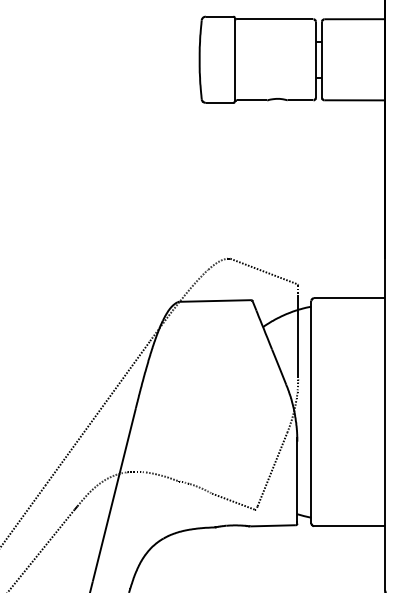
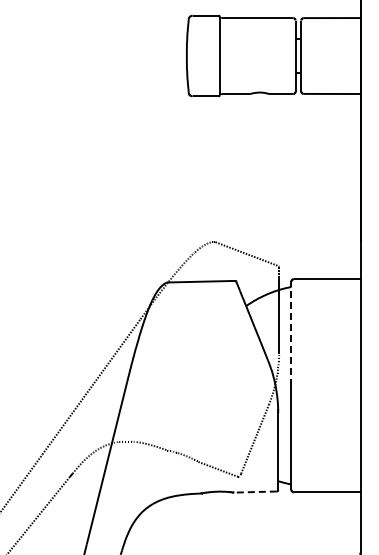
line: (311, 356) -> (291, 333), solid -> dashed
line: (273, 526) -> (255, 492), solid -> dashed

